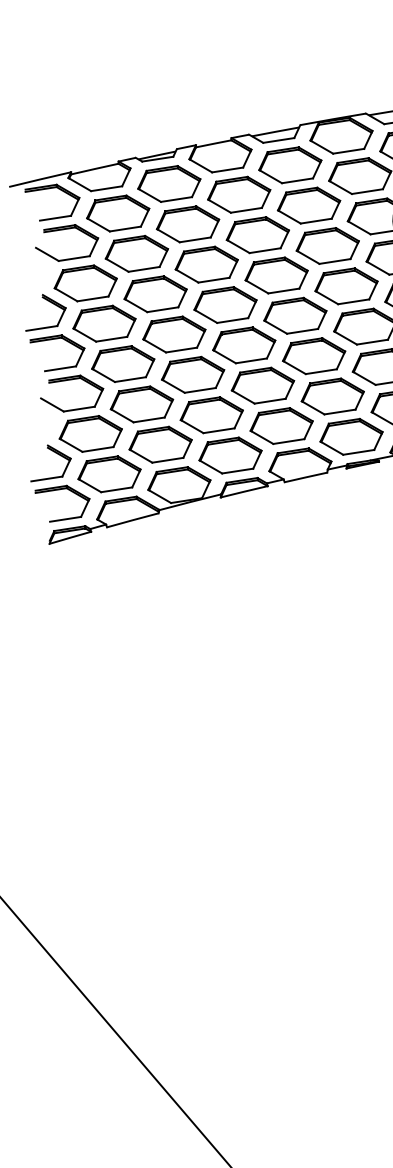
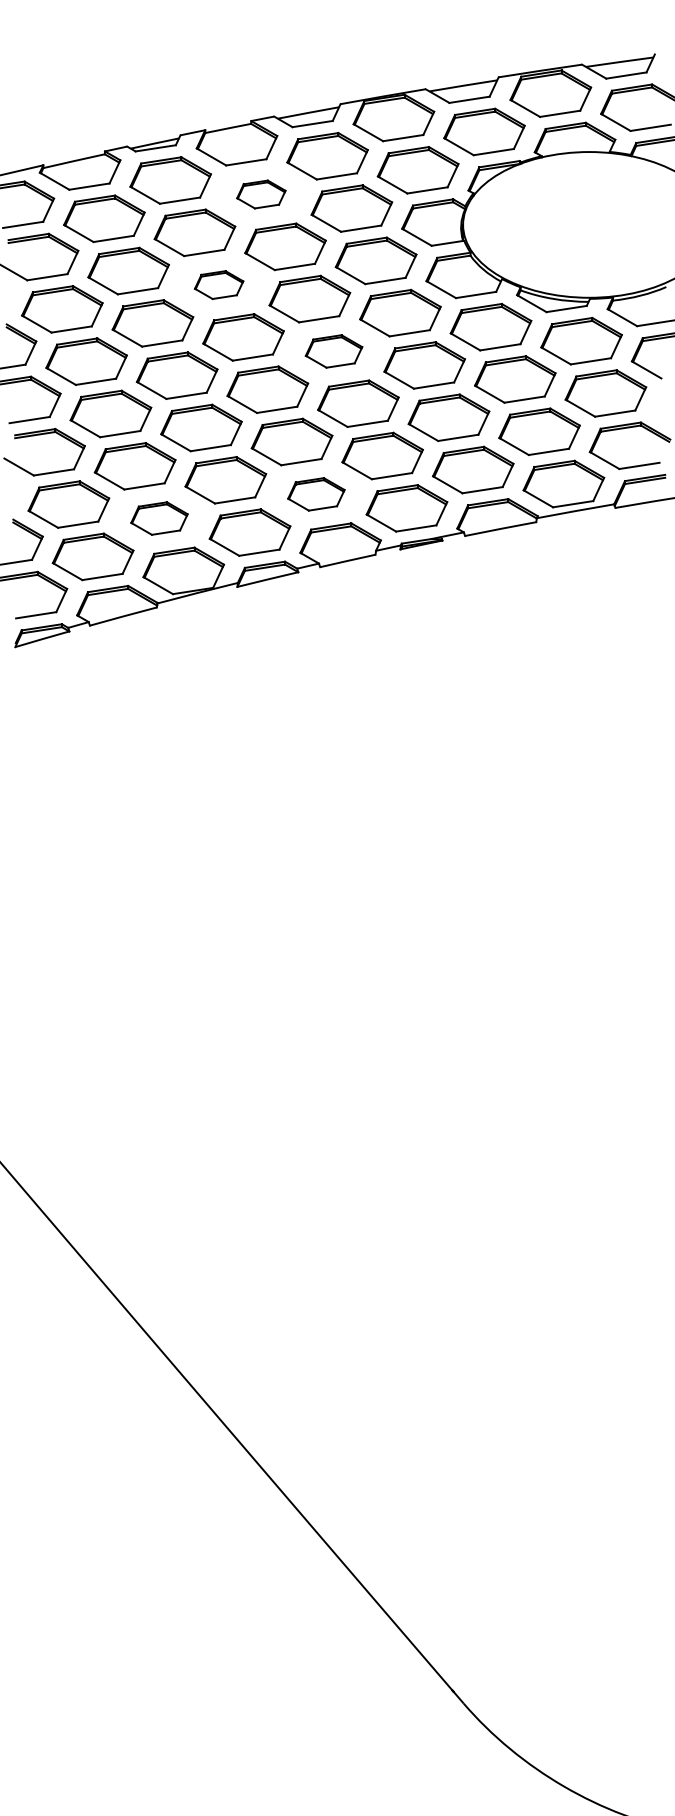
part: (239, 194) -> (261, 194), size x0.6
part: (206, 264) -> (218, 284), size x0.6
part: (294, 315) -> (333, 351), size x0.7
part: (281, 426) -> (316, 494), size x0.7
part: (160, 444) -> (159, 518), size x0.7

